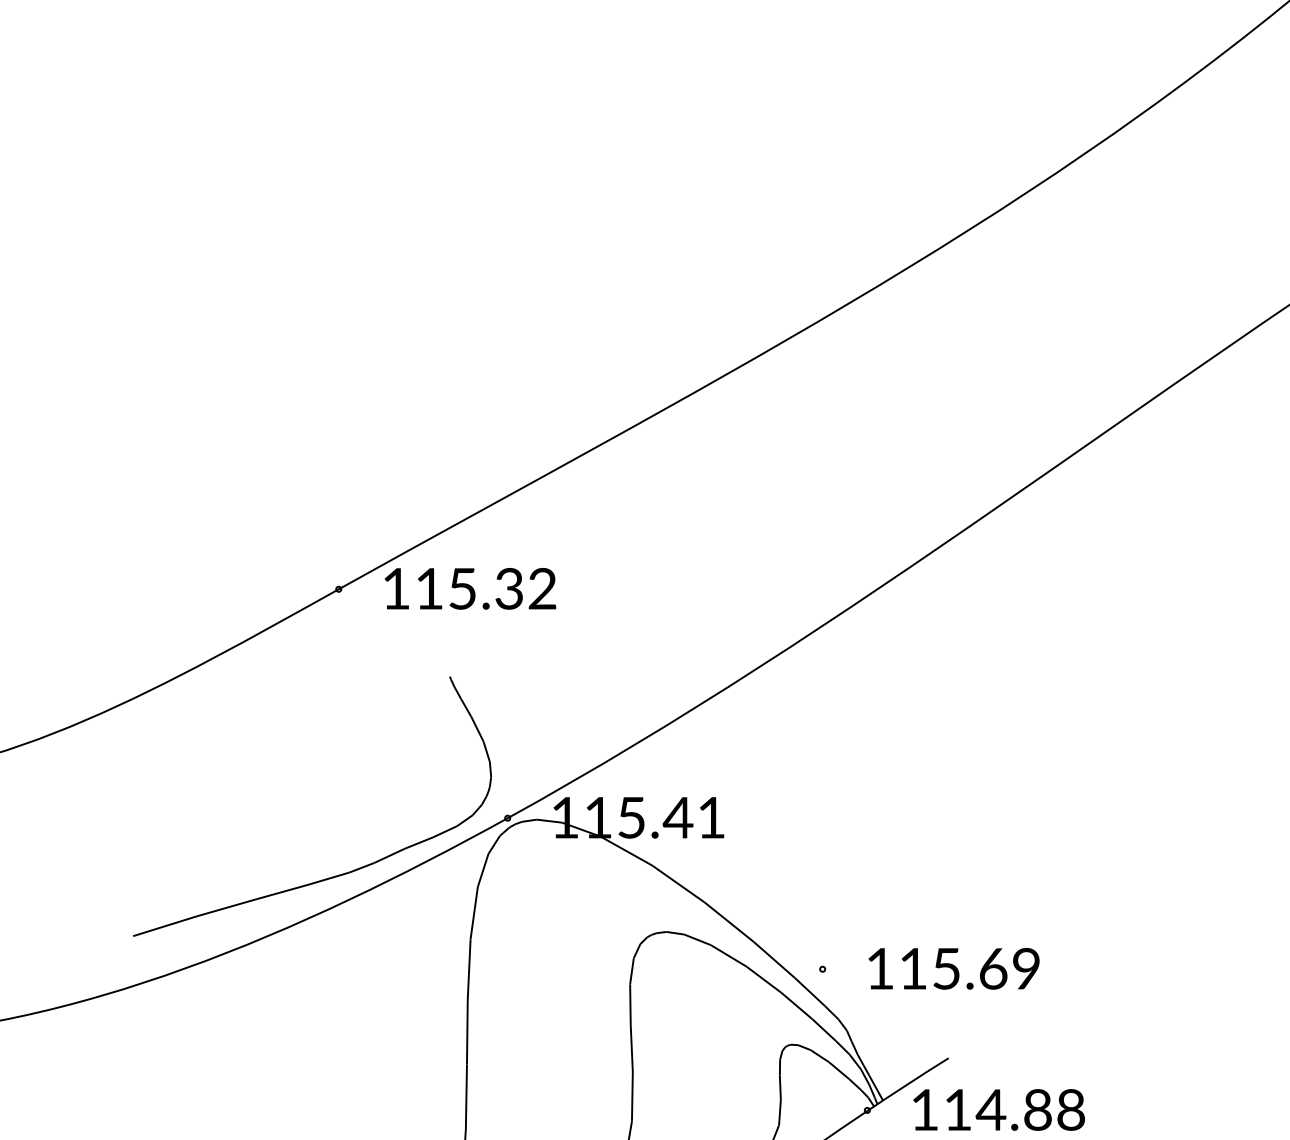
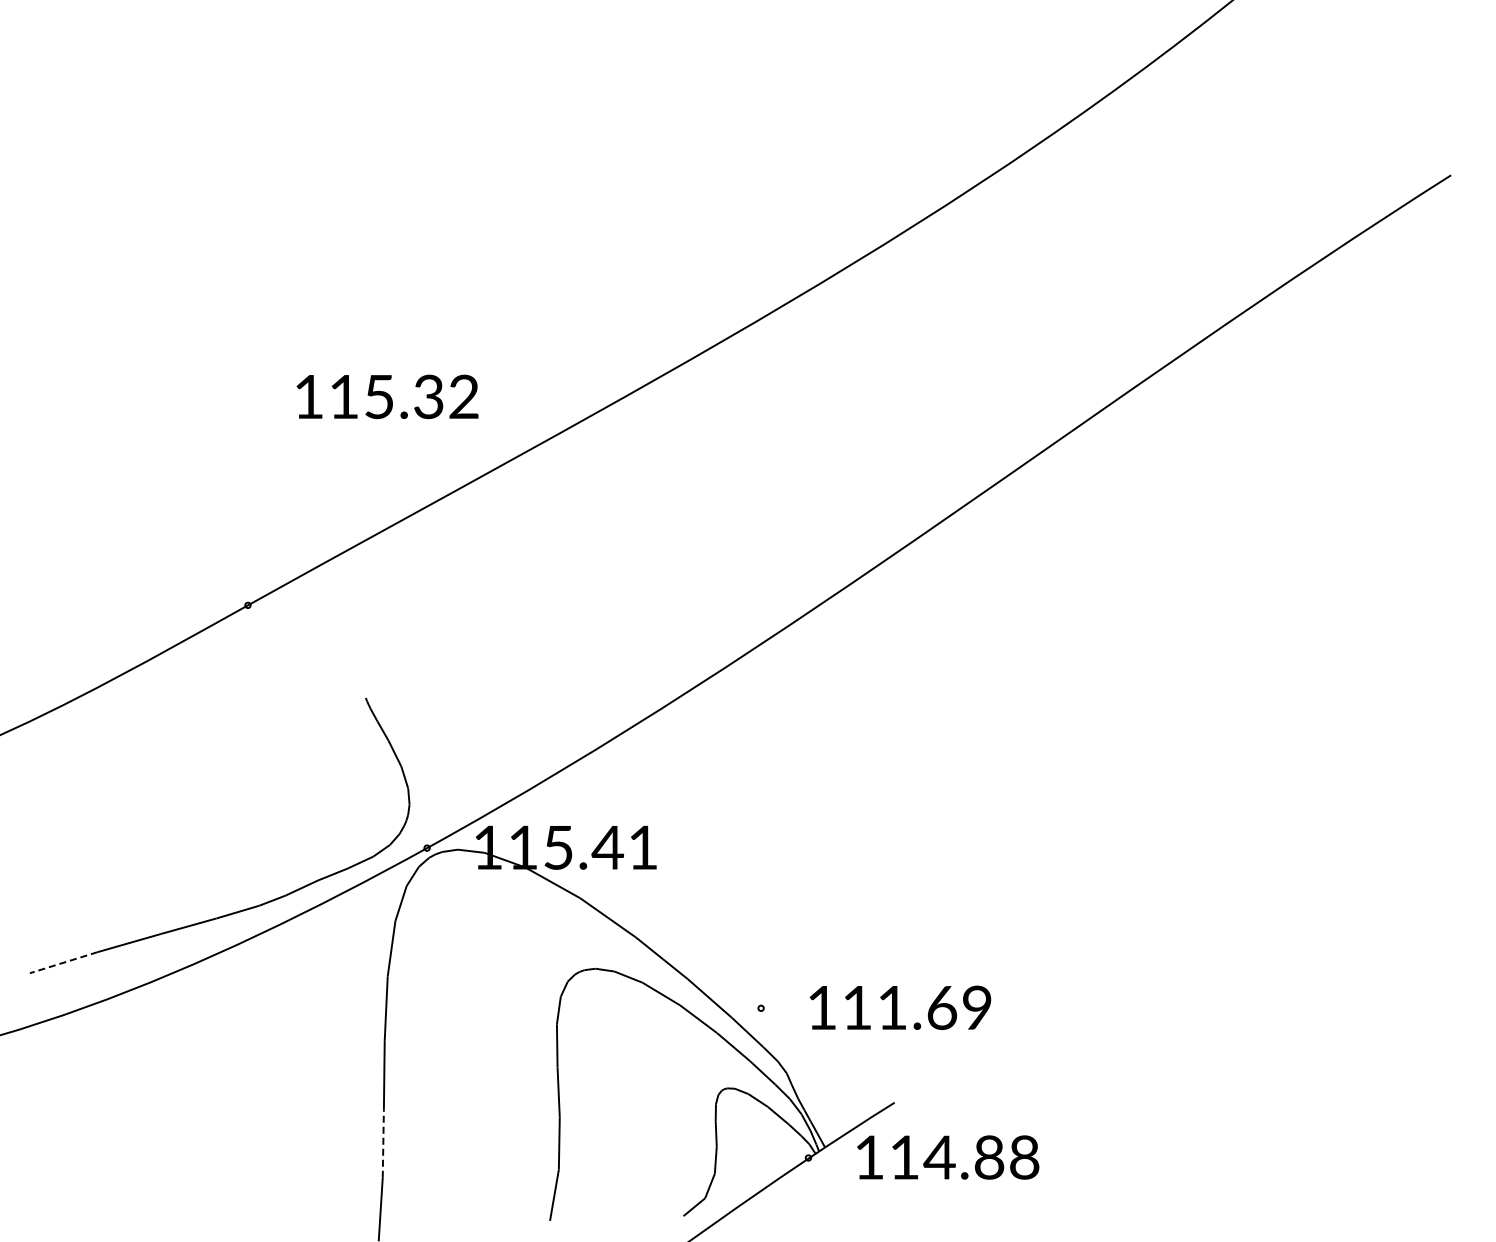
text: (470, 588) -> (387, 396), moved
line: (164, 926) -> (63, 962), solid -> dashed
text: (946, 968) -> (892, 1007), 115.69 -> 111.69
line: (466, 1096) -> (383, 1143), solid -> dashed

